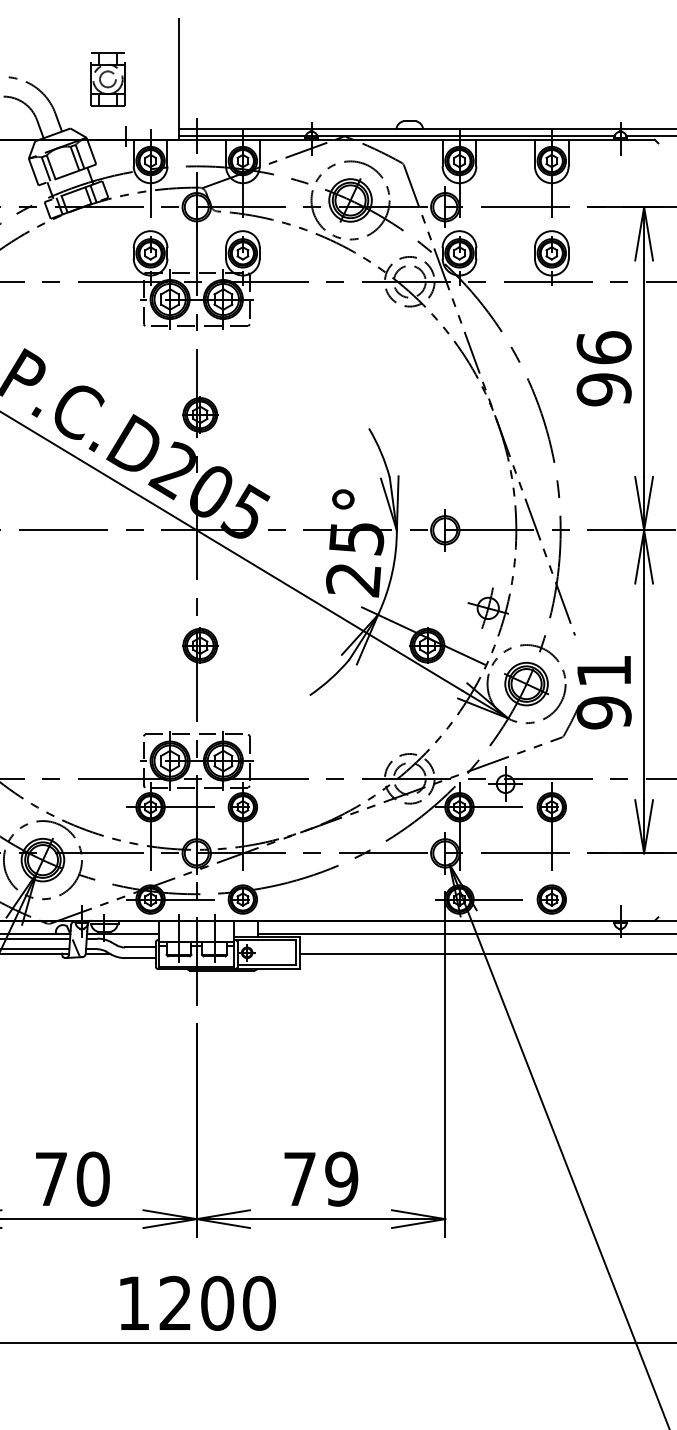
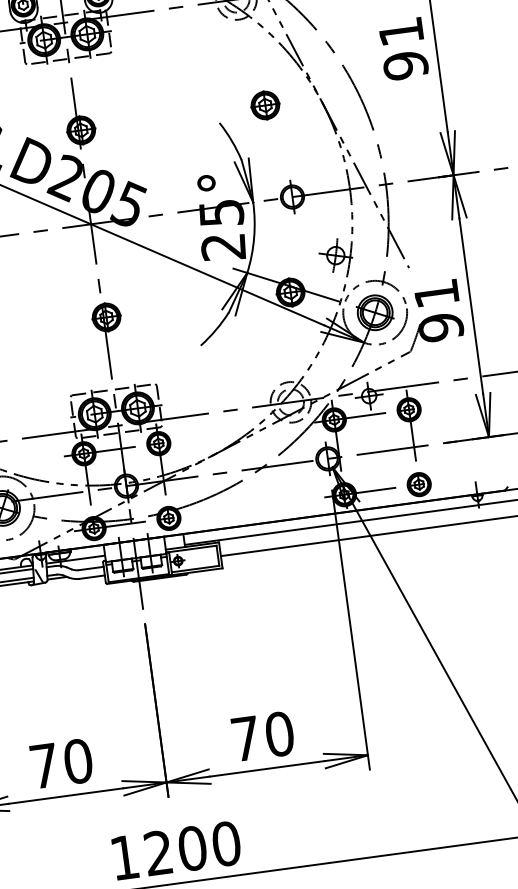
text: (603, 347) -> (400, 31), 96 -> 91
part: (427, 414) -> (265, 105), added
text: (341, 1178) -> (279, 733), 79 -> 70

